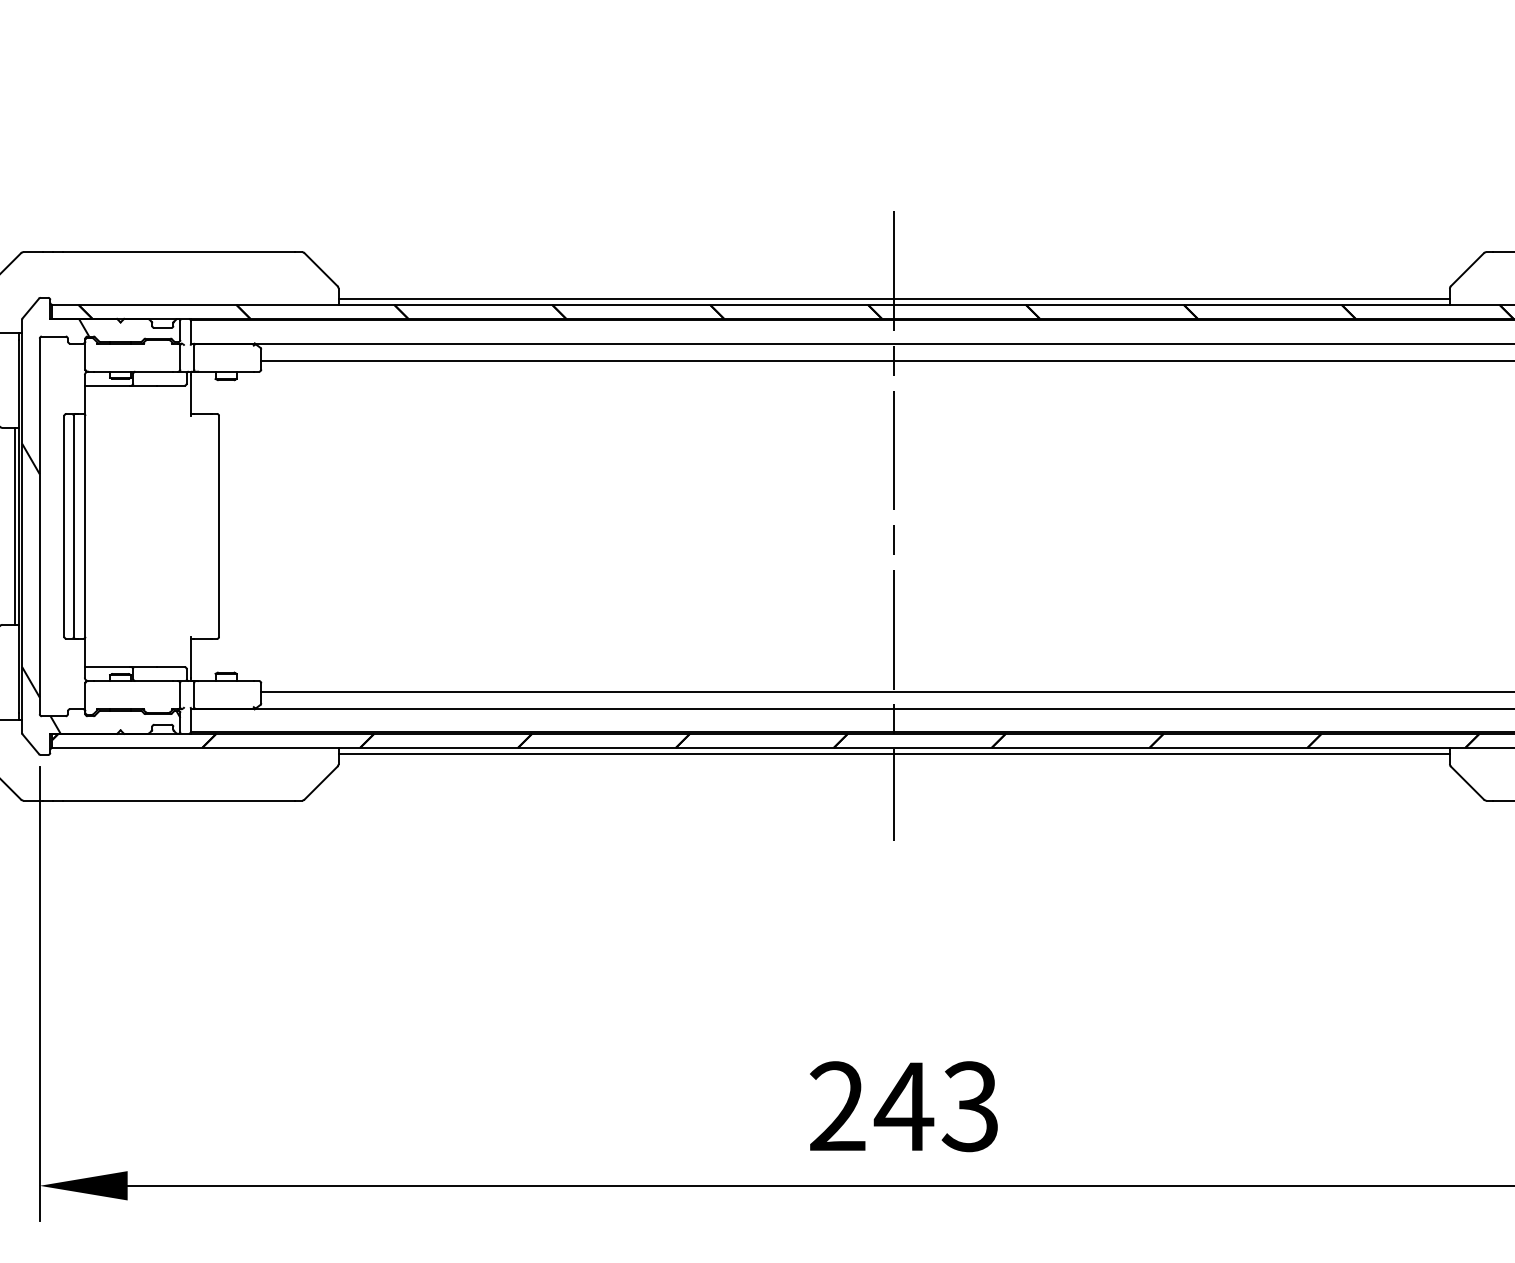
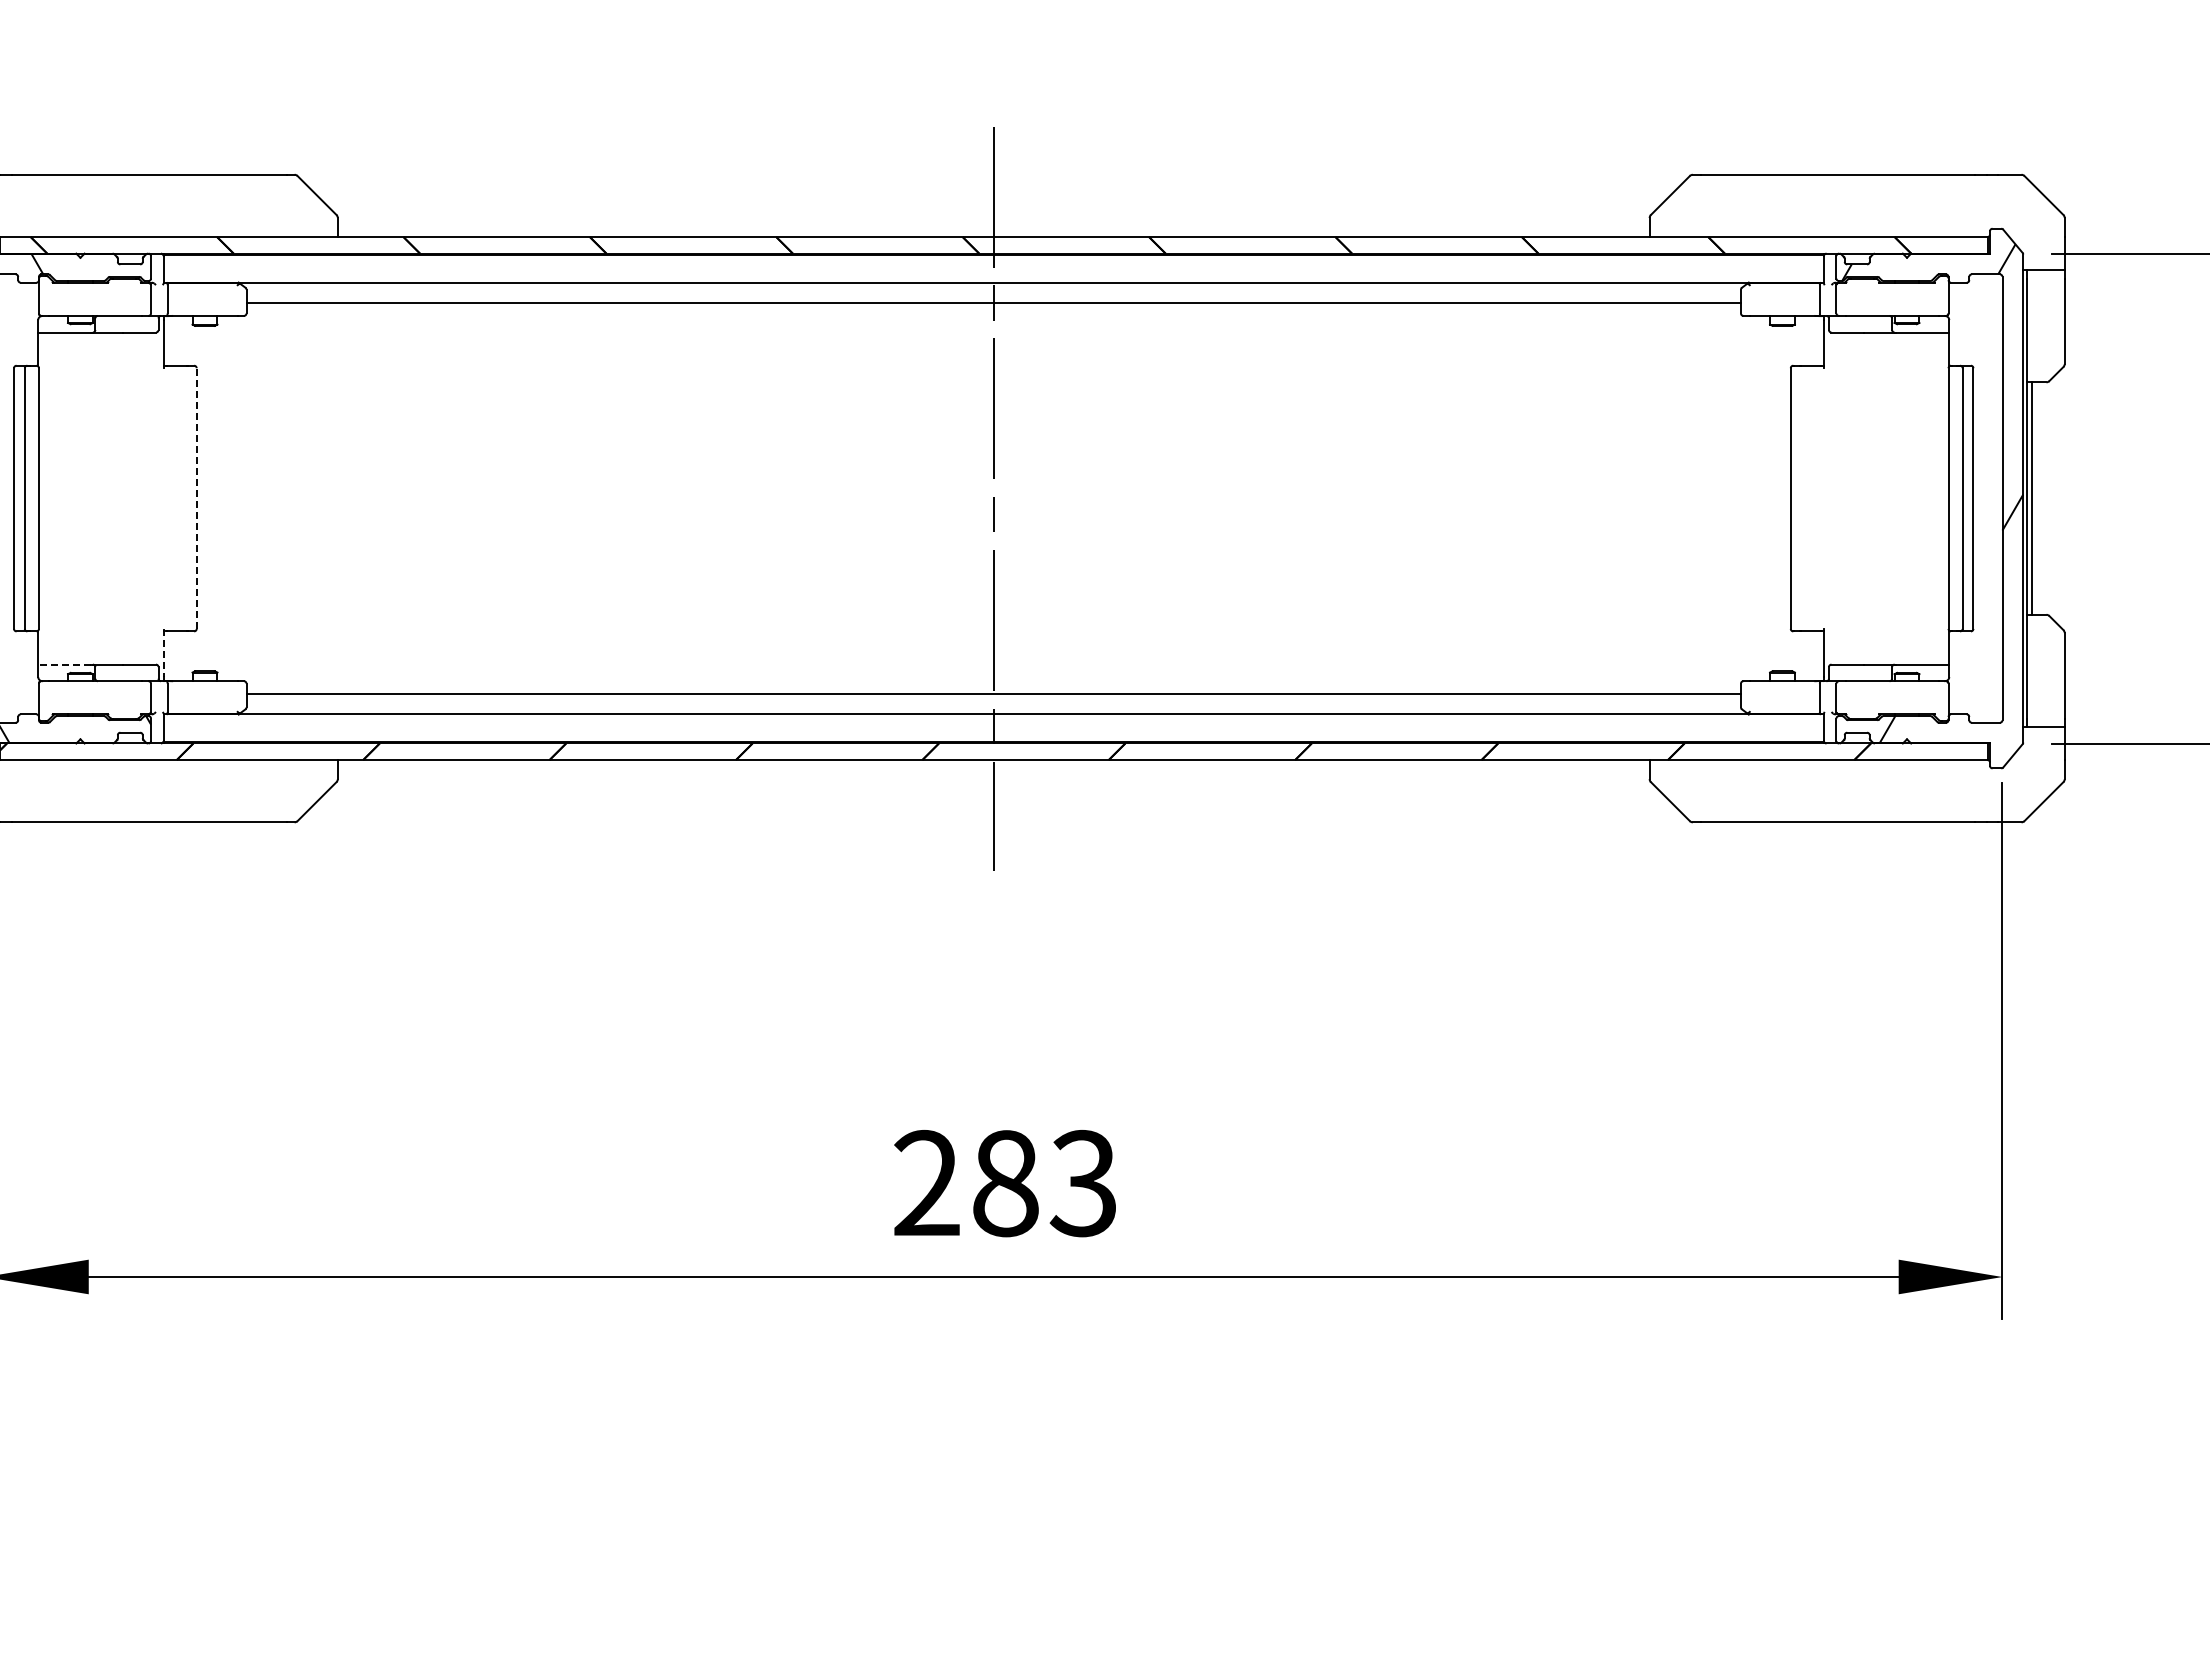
line: (894, 299) -> (993, 230), removed
line: (218, 526) -> (196, 498), solid -> dashed
line: (190, 657) -> (163, 653), solid -> dashed
line: (107, 666) -> (64, 664), solid -> dashed
line: (894, 753) -> (993, 766), removed
text: (903, 1106) -> (1004, 1183), 243 -> 283

